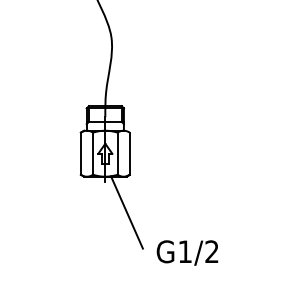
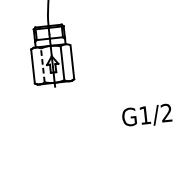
line: (93, 153) -> (43, 65), solid -> dashed
line: (126, 212) -> (74, 109), removed
text: (187, 252) -> (147, 115), moved

